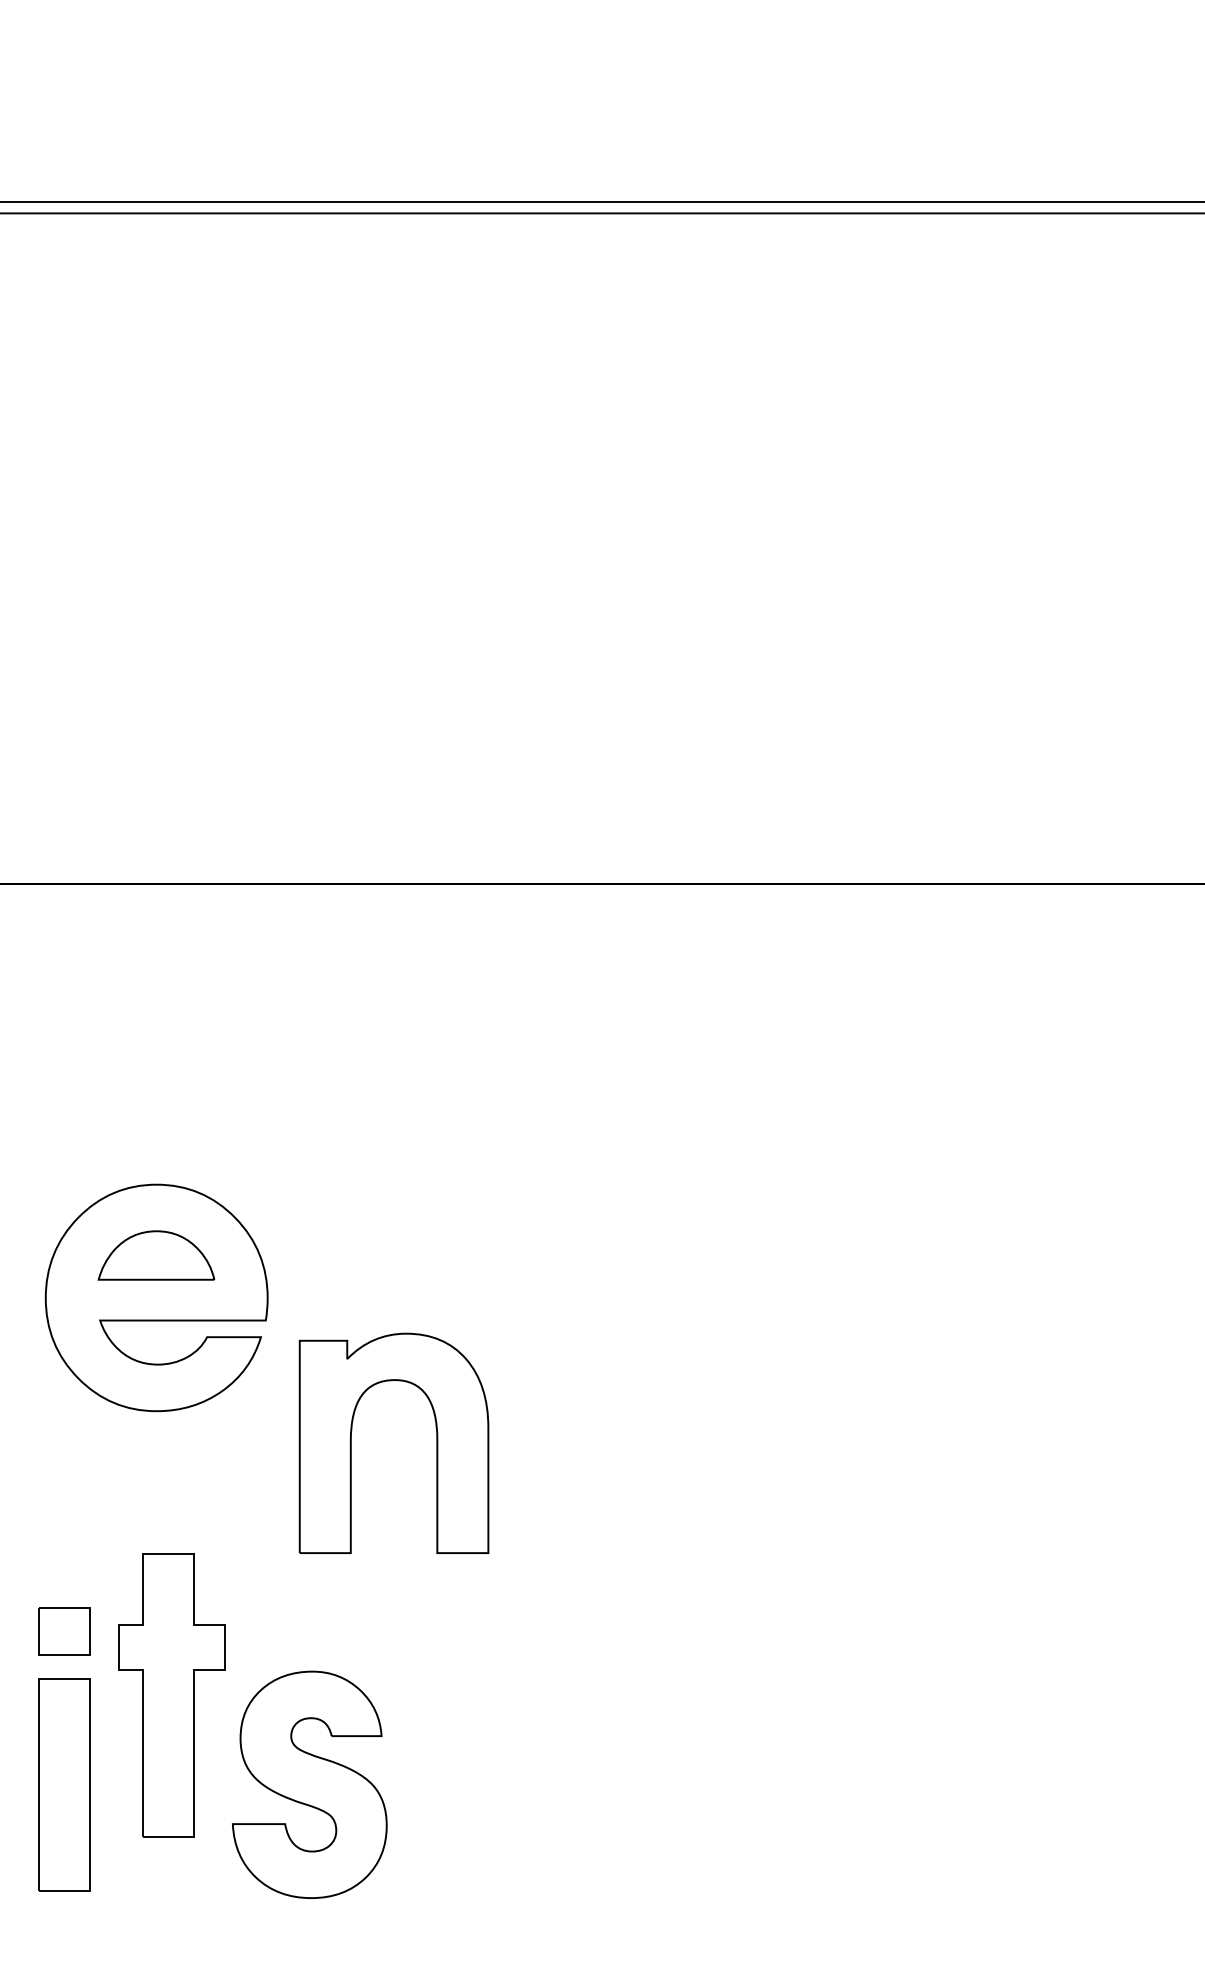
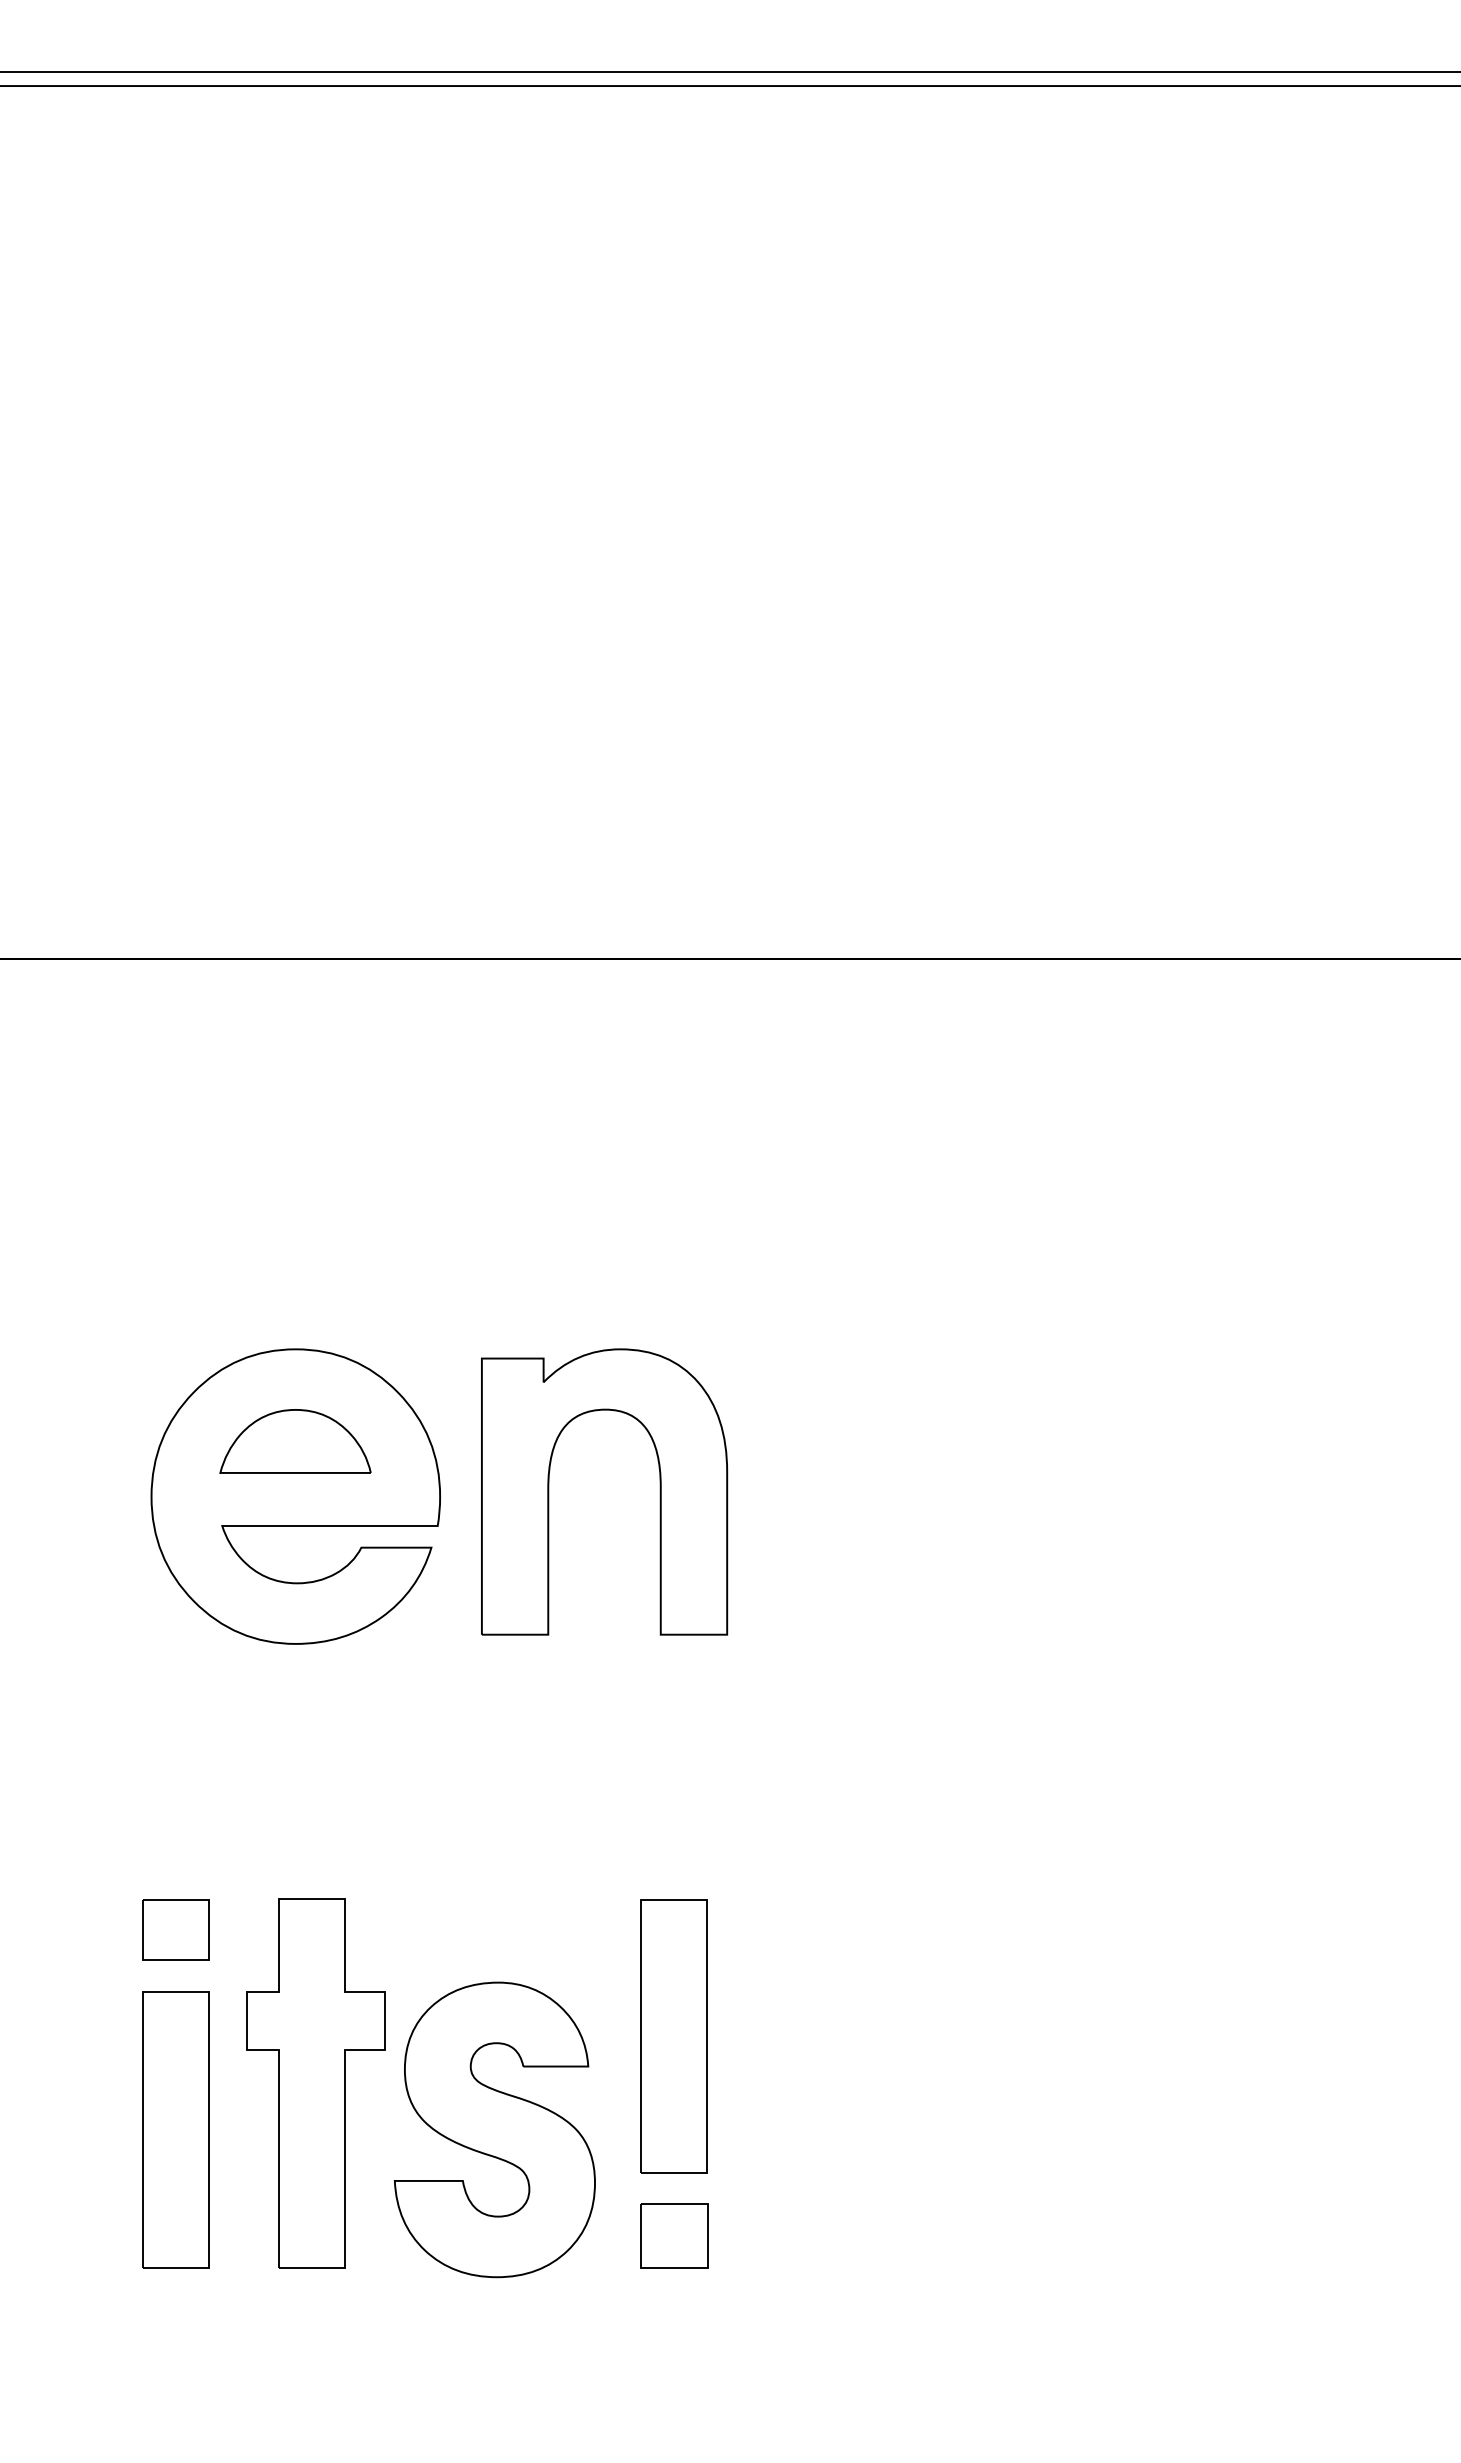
part: (351, 1442) -> (549, 1490), moved
part: (171, 1695) -> (315, 2083), moved
part: (447, 1712) -> (674, 2035), added
part: (447, 1866) -> (674, 2236), added

